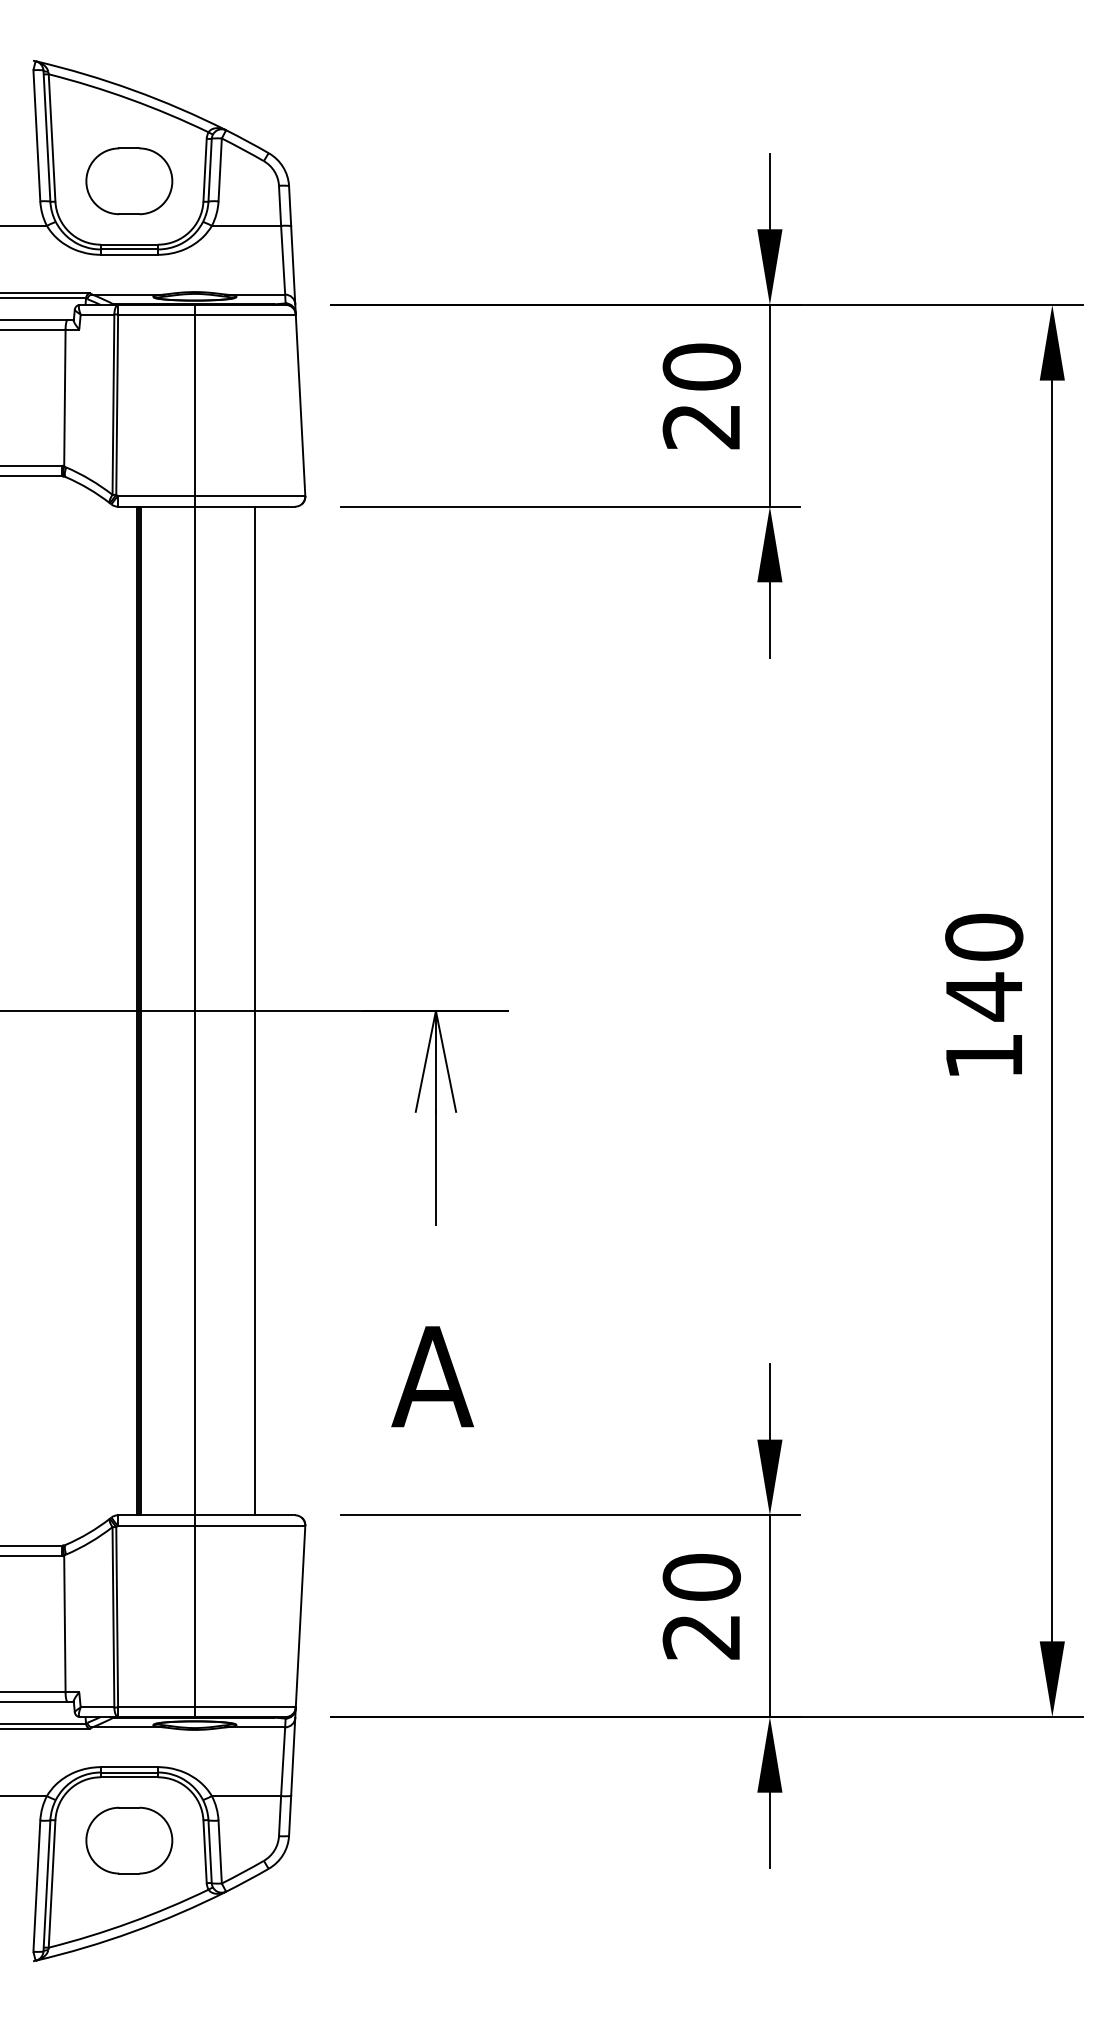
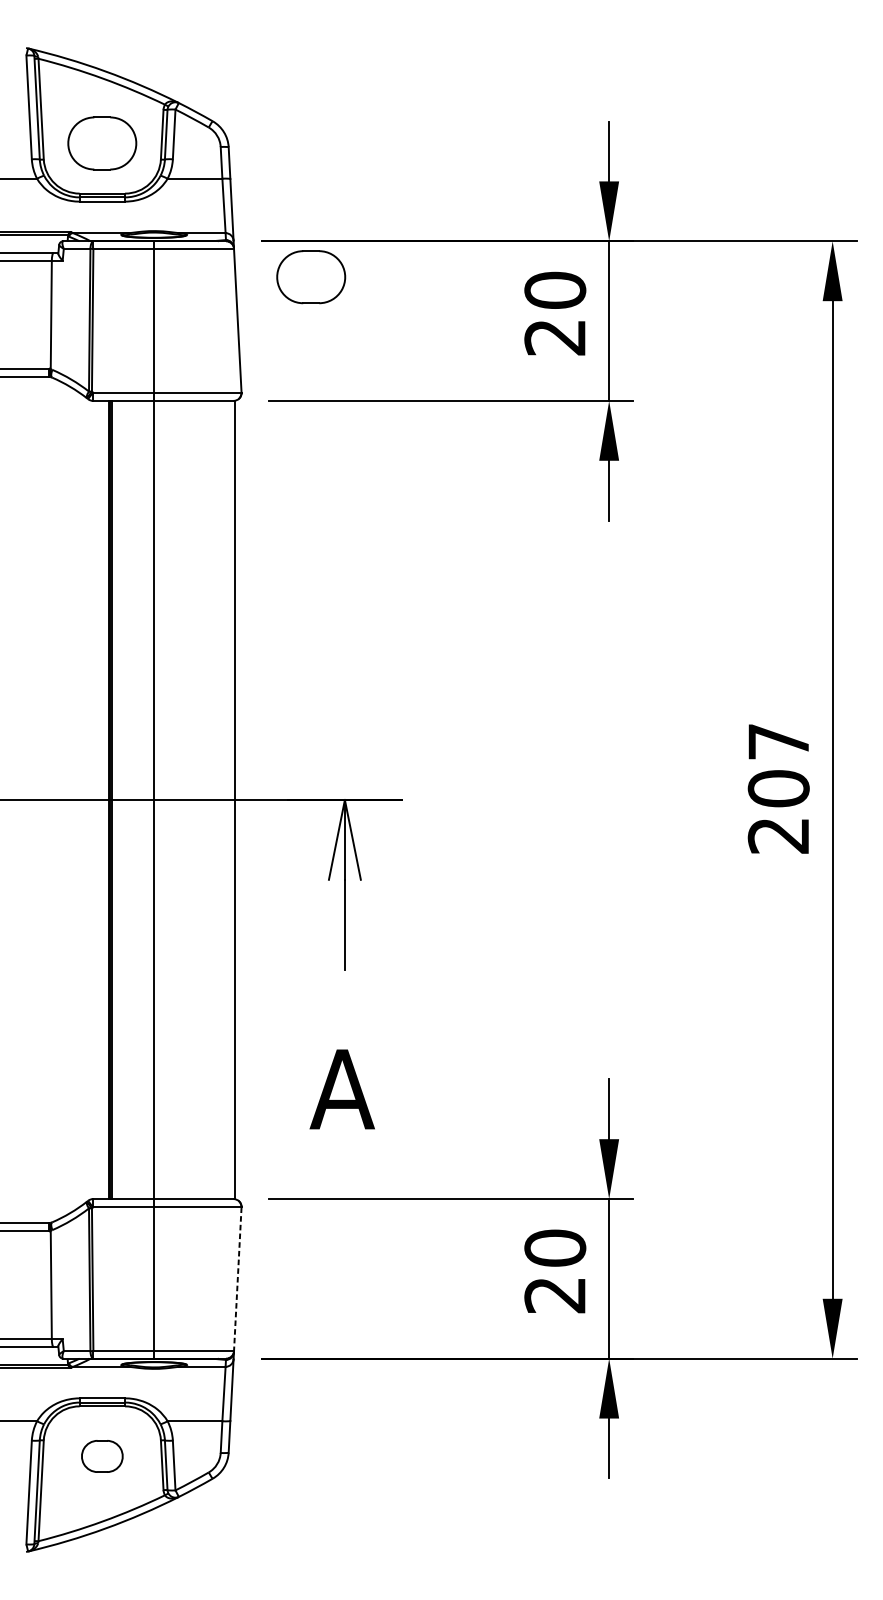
part: (393, 350) -> (311, 277), added
text: (984, 995) -> (778, 787), 140 -> 207
line: (255, 1010) -> (234, 799), moved
line: (300, 1616) -> (237, 1279), solid -> dashed
part: (129, 1840) -> (102, 1456), size x0.6

